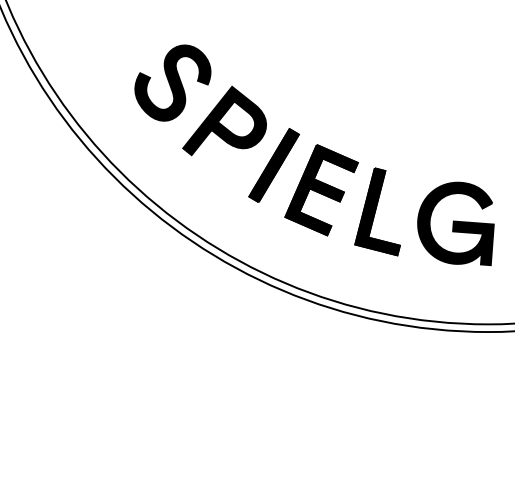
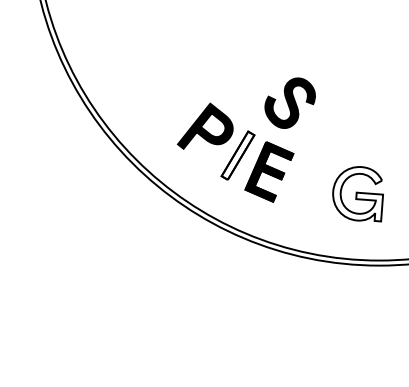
part: (171, 81) -> (289, 102), moved
fill: (273, 165) -> (237, 155), removed
part: (377, 210) -> (306, 185), removed
fill: (456, 224) -> (358, 194), removed

